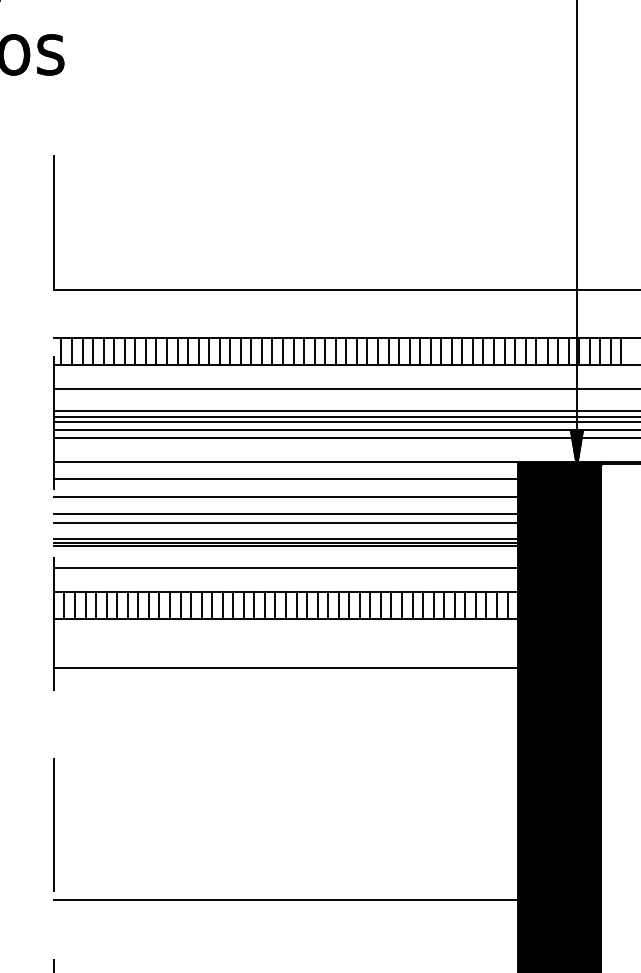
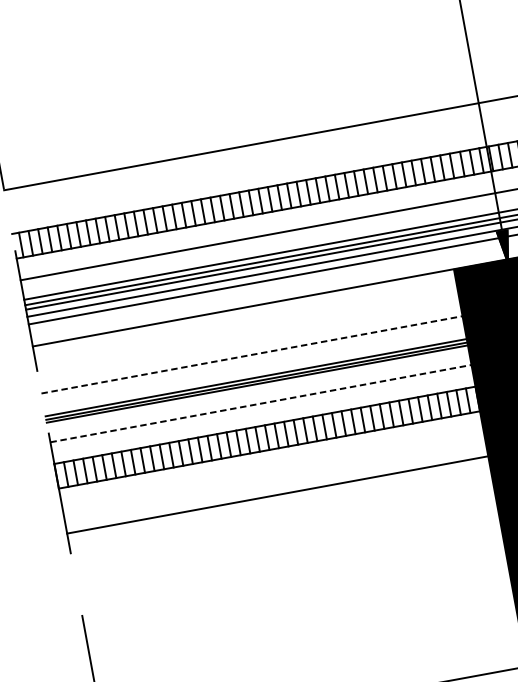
line: (285, 479) -> (245, 323), removed
line: (285, 496) -> (248, 339), removed
line: (286, 514) -> (252, 355), solid -> dashed
line: (285, 523) -> (253, 363), removed
line: (286, 567) -> (261, 403), solid -> dashed

